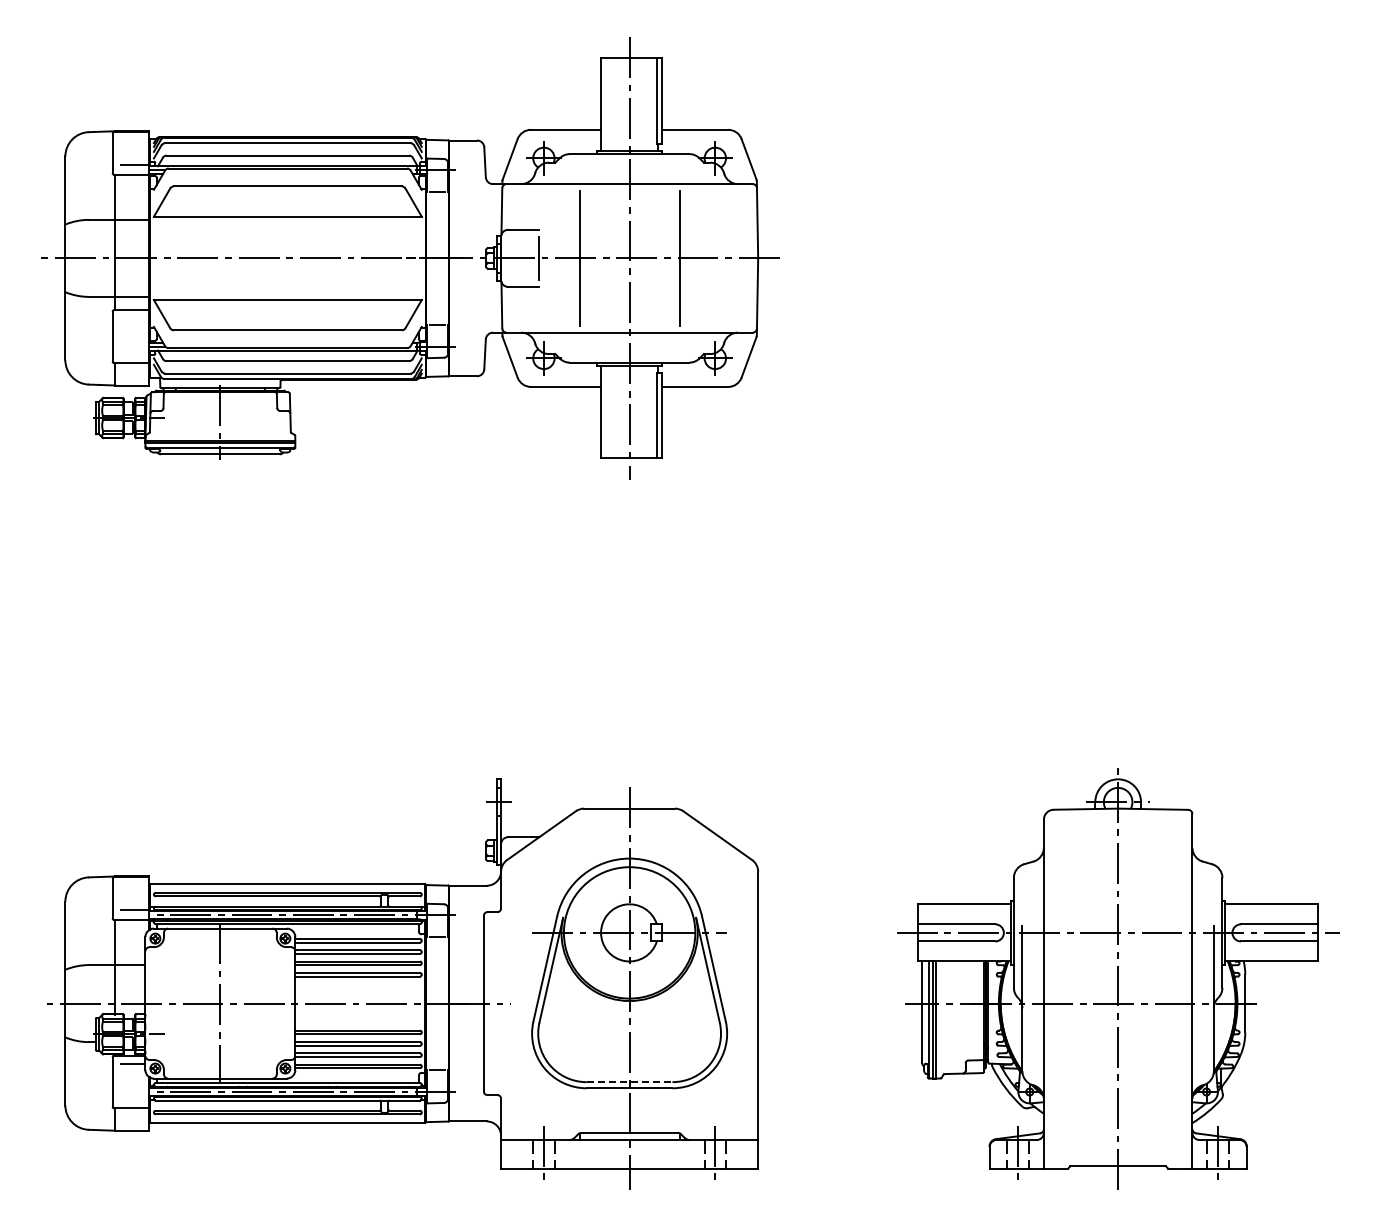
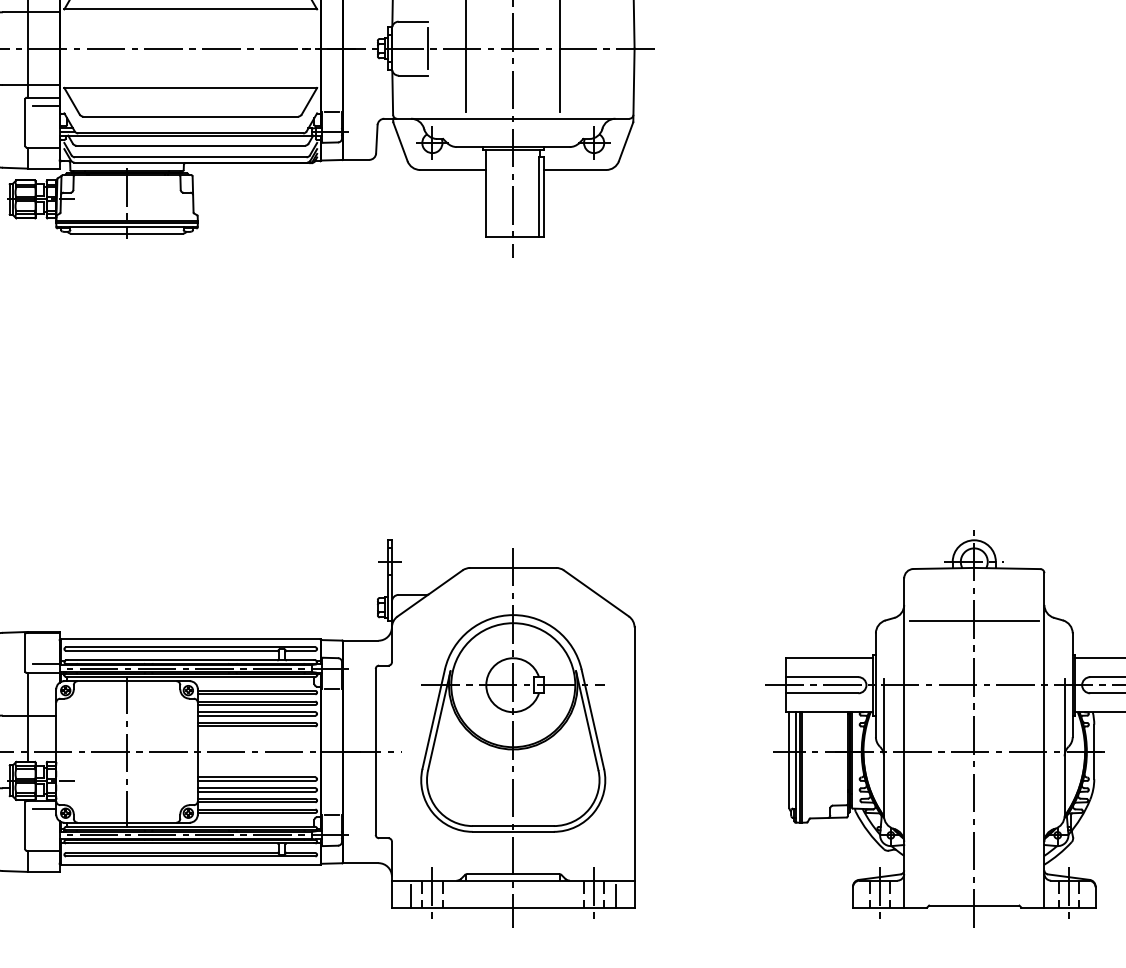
line: (134, 319) -> (46, 106), added
line: (1117, 864) -> (973, 620), added
line: (629, 1082) -> (513, 826), dashed -> solid
line: (521, 1156) -> (411, 896), added
line: (738, 1156) -> (616, 896), added

